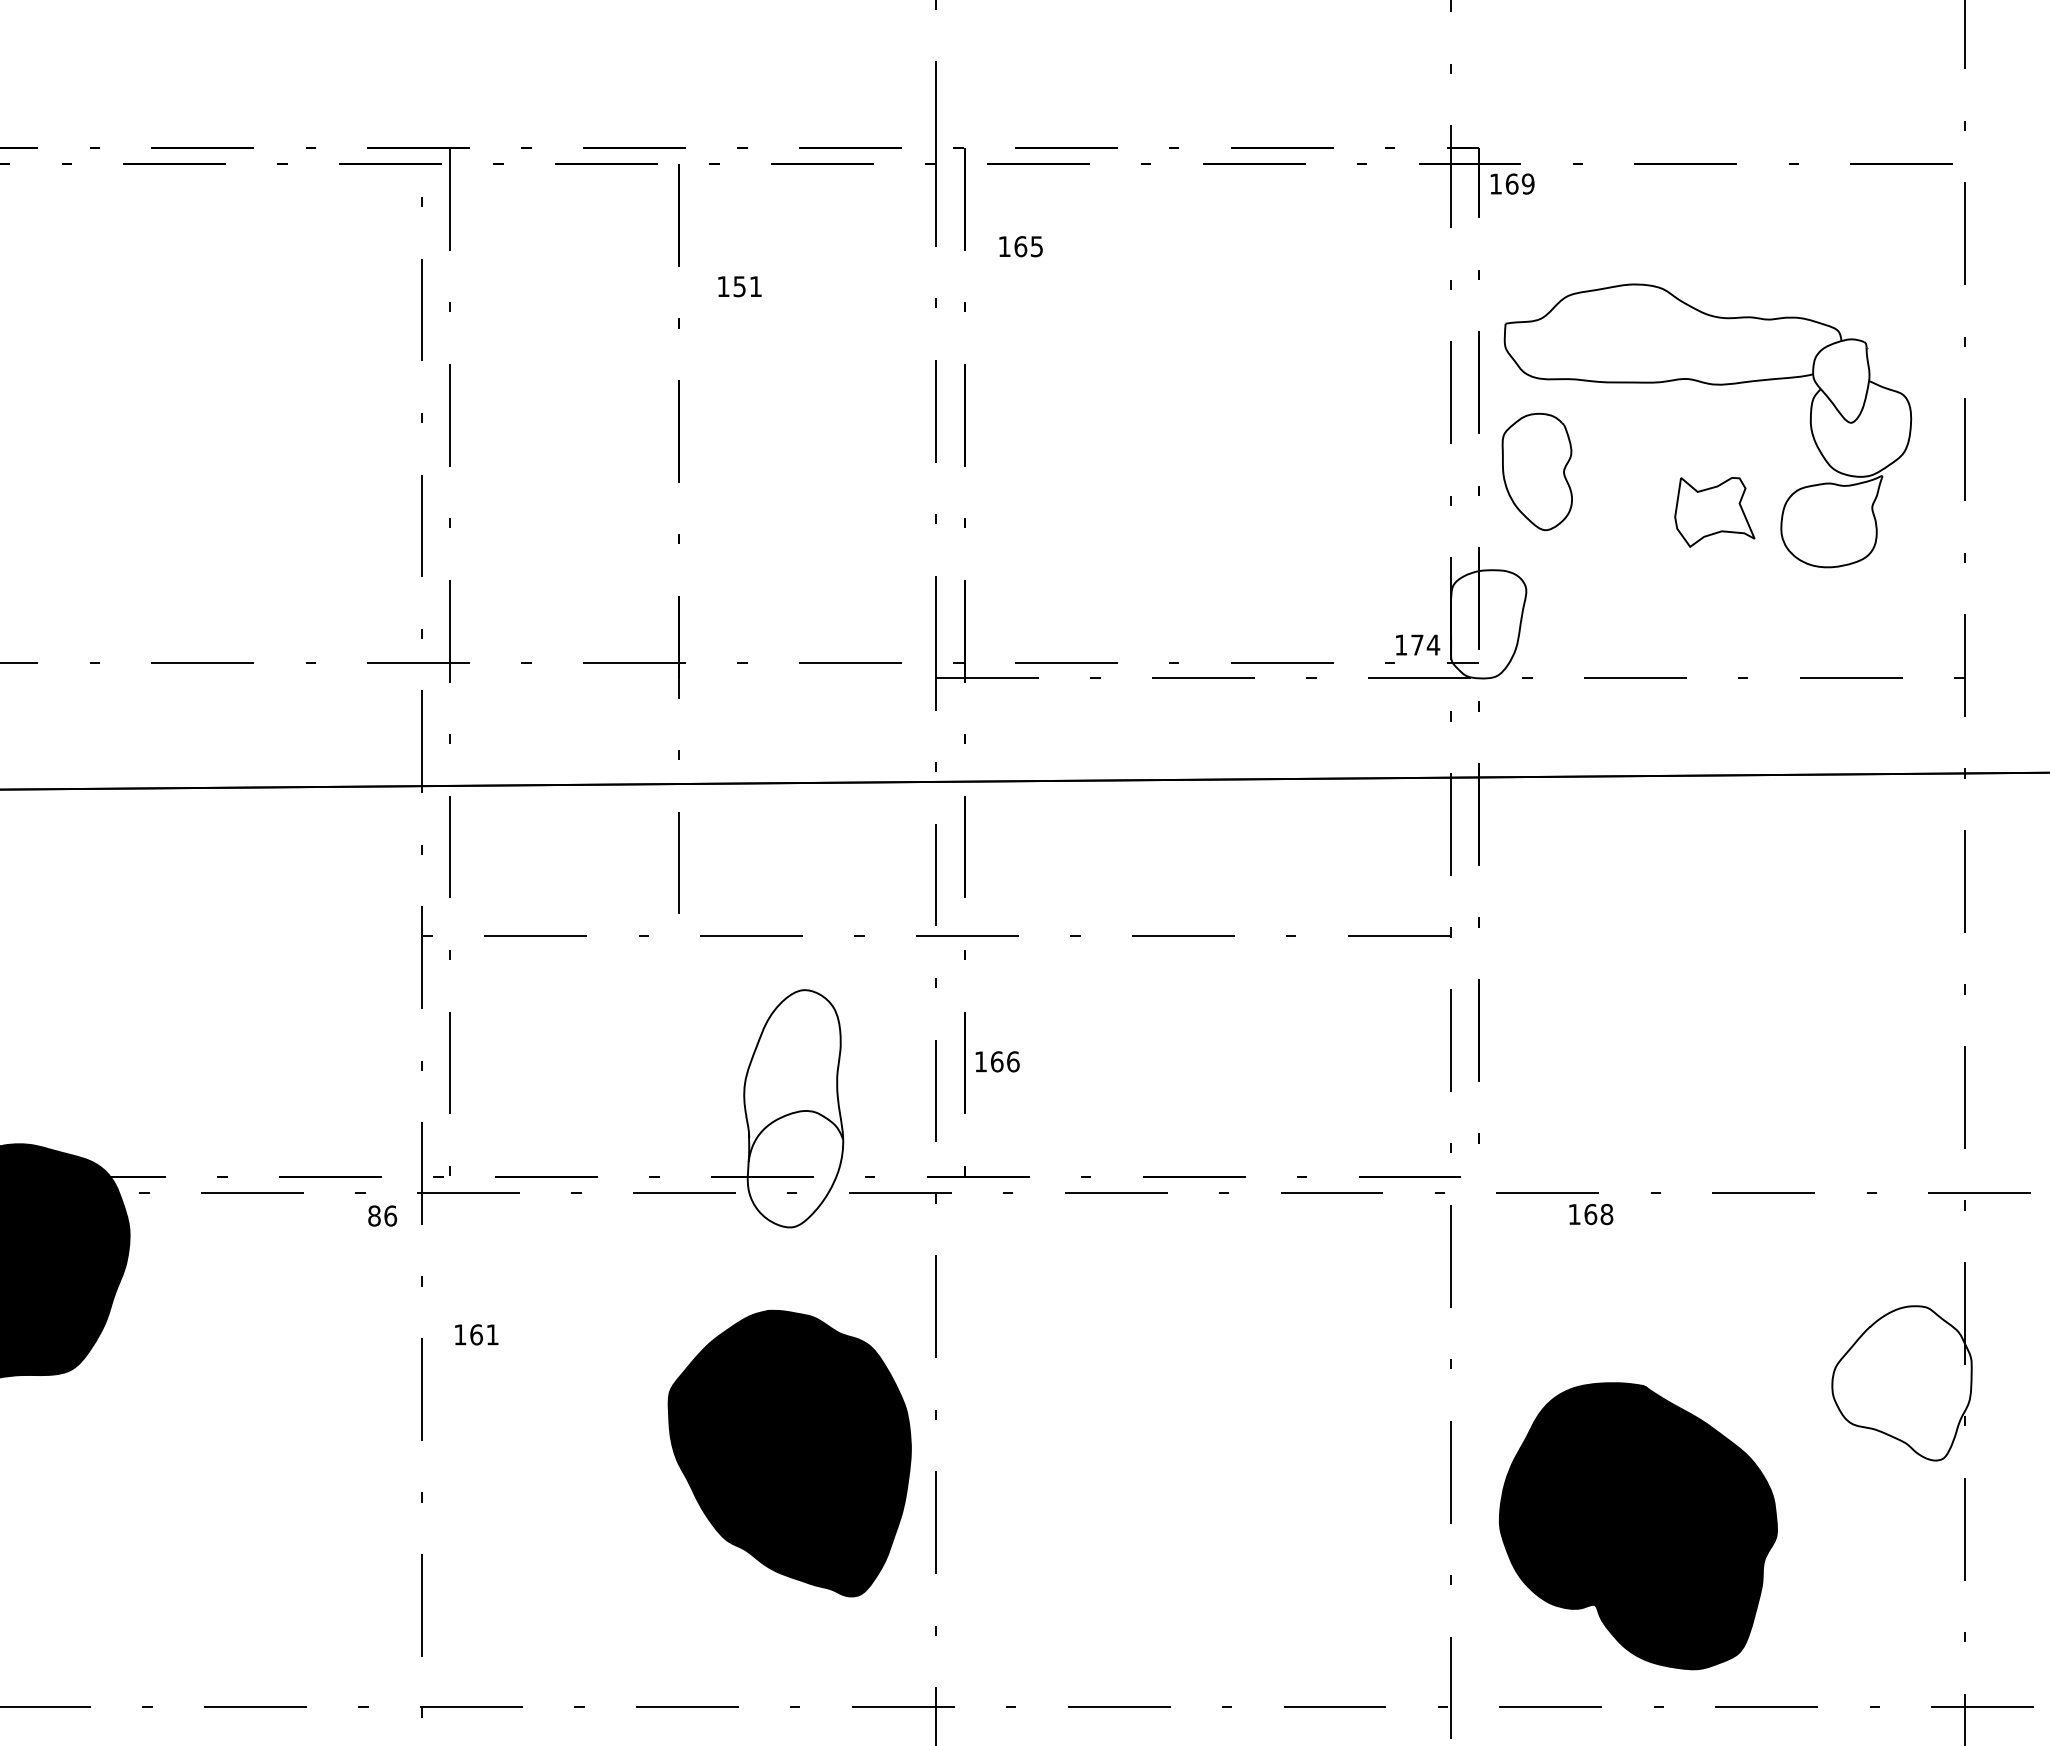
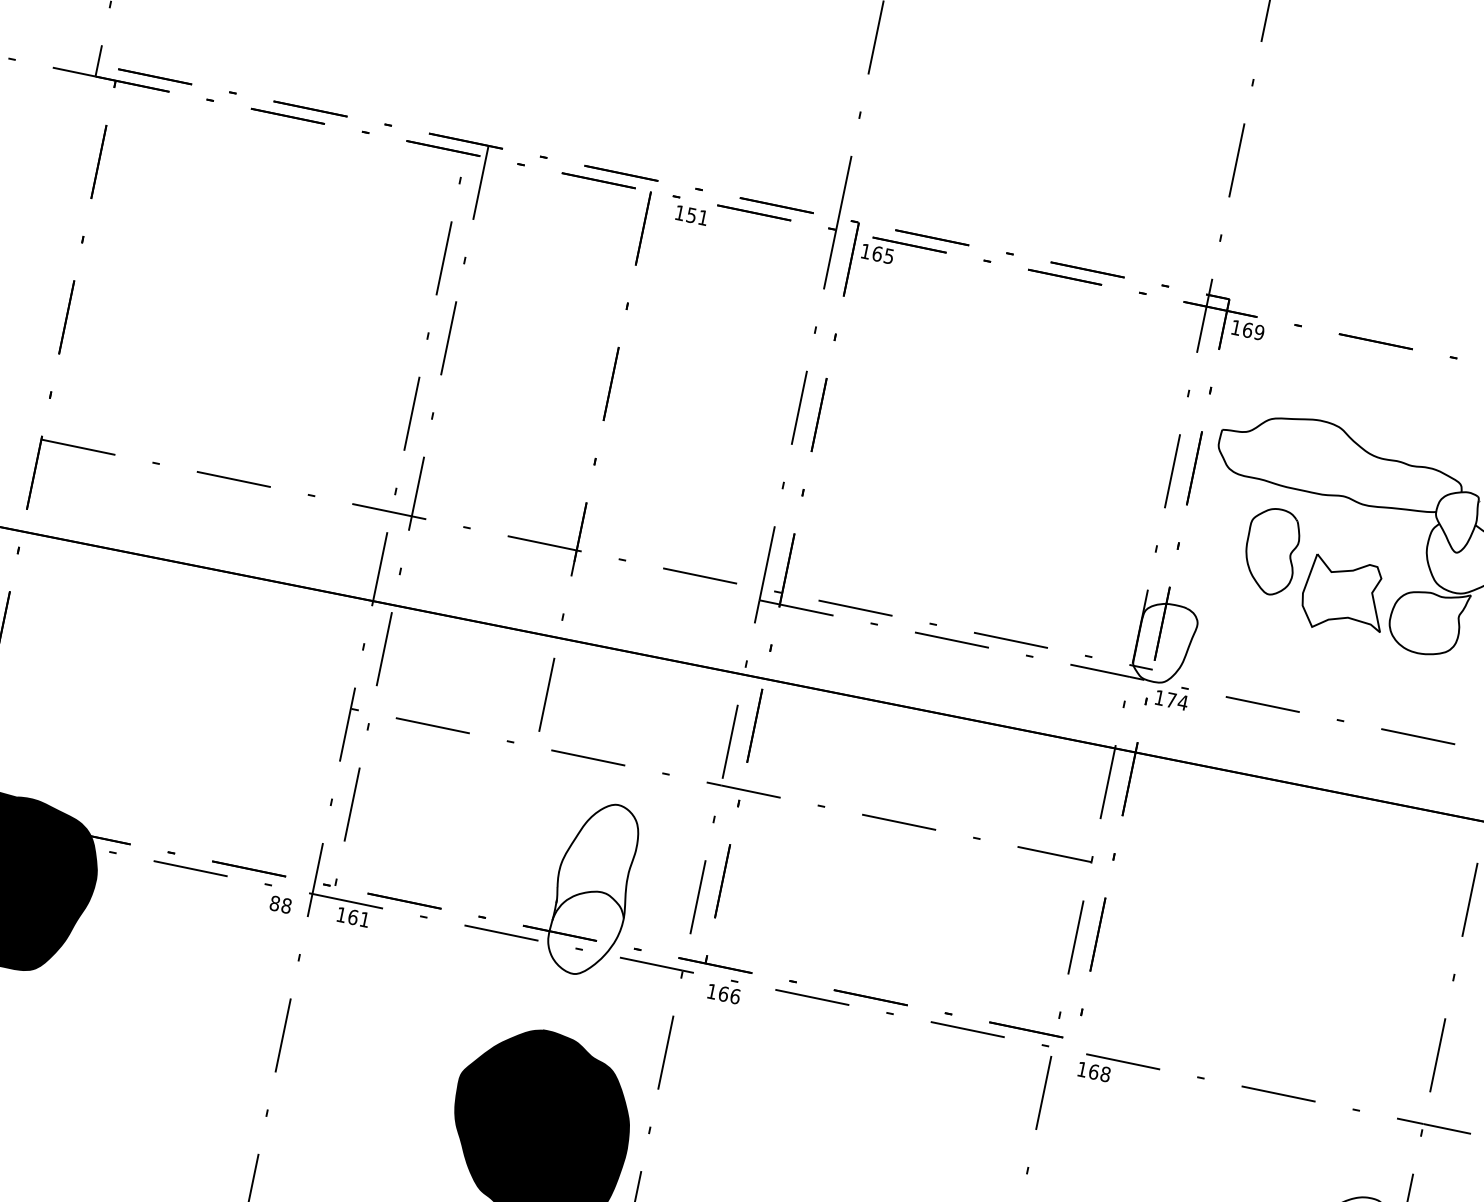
text: (1020, 246) -> (877, 253), moved
text: (739, 286) -> (691, 215), moved
part: (1536, 471) -> (1270, 550), moved
part: (1714, 512) -> (1344, 596), size x1.43
text: (1418, 644) -> (1172, 700), moved
text: (997, 1061) -> (724, 993), moved
text: (1591, 1214) -> (1094, 1072), moved
text: (390, 1215) -> (286, 905), 86 -> 88
text: (476, 1334) -> (353, 917), moved

